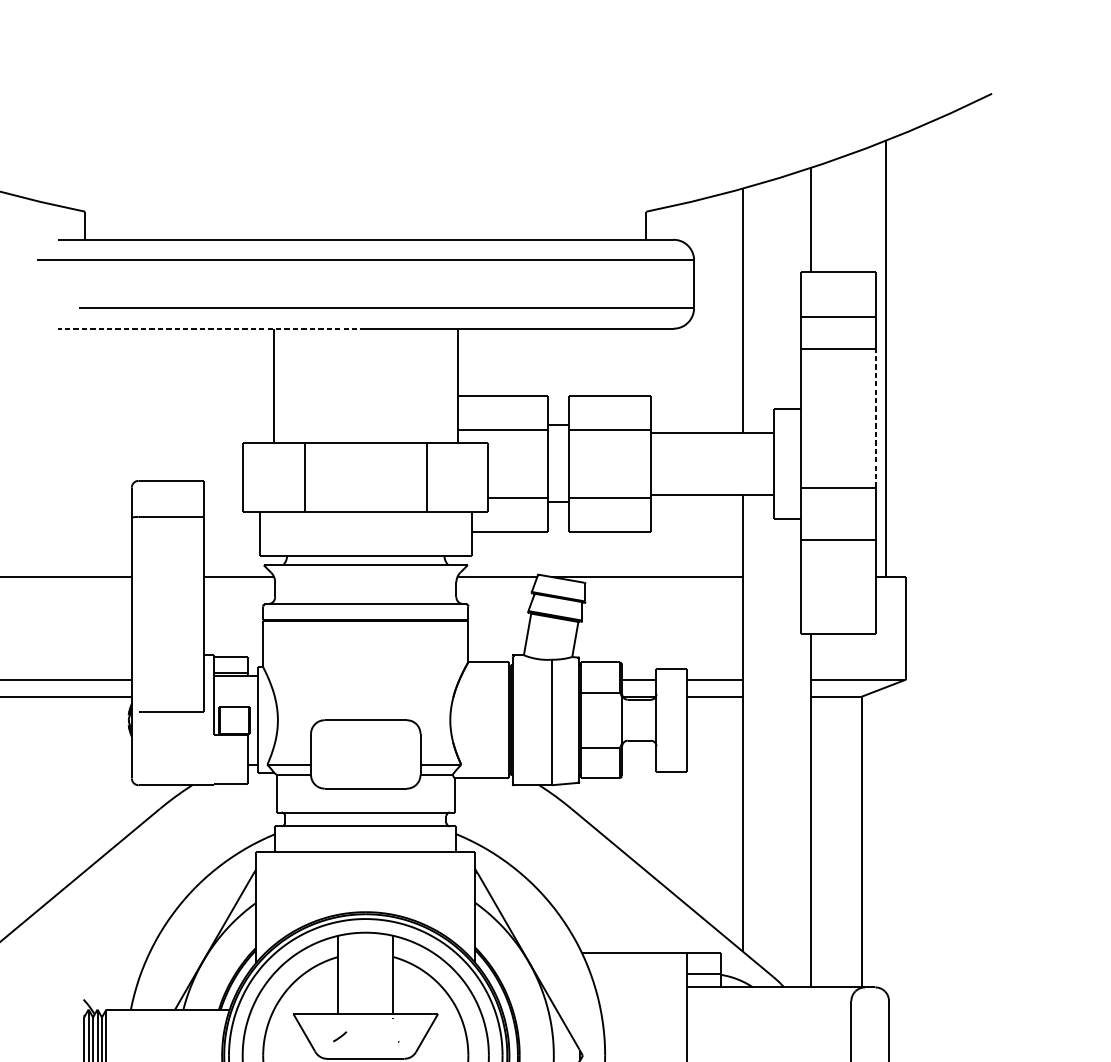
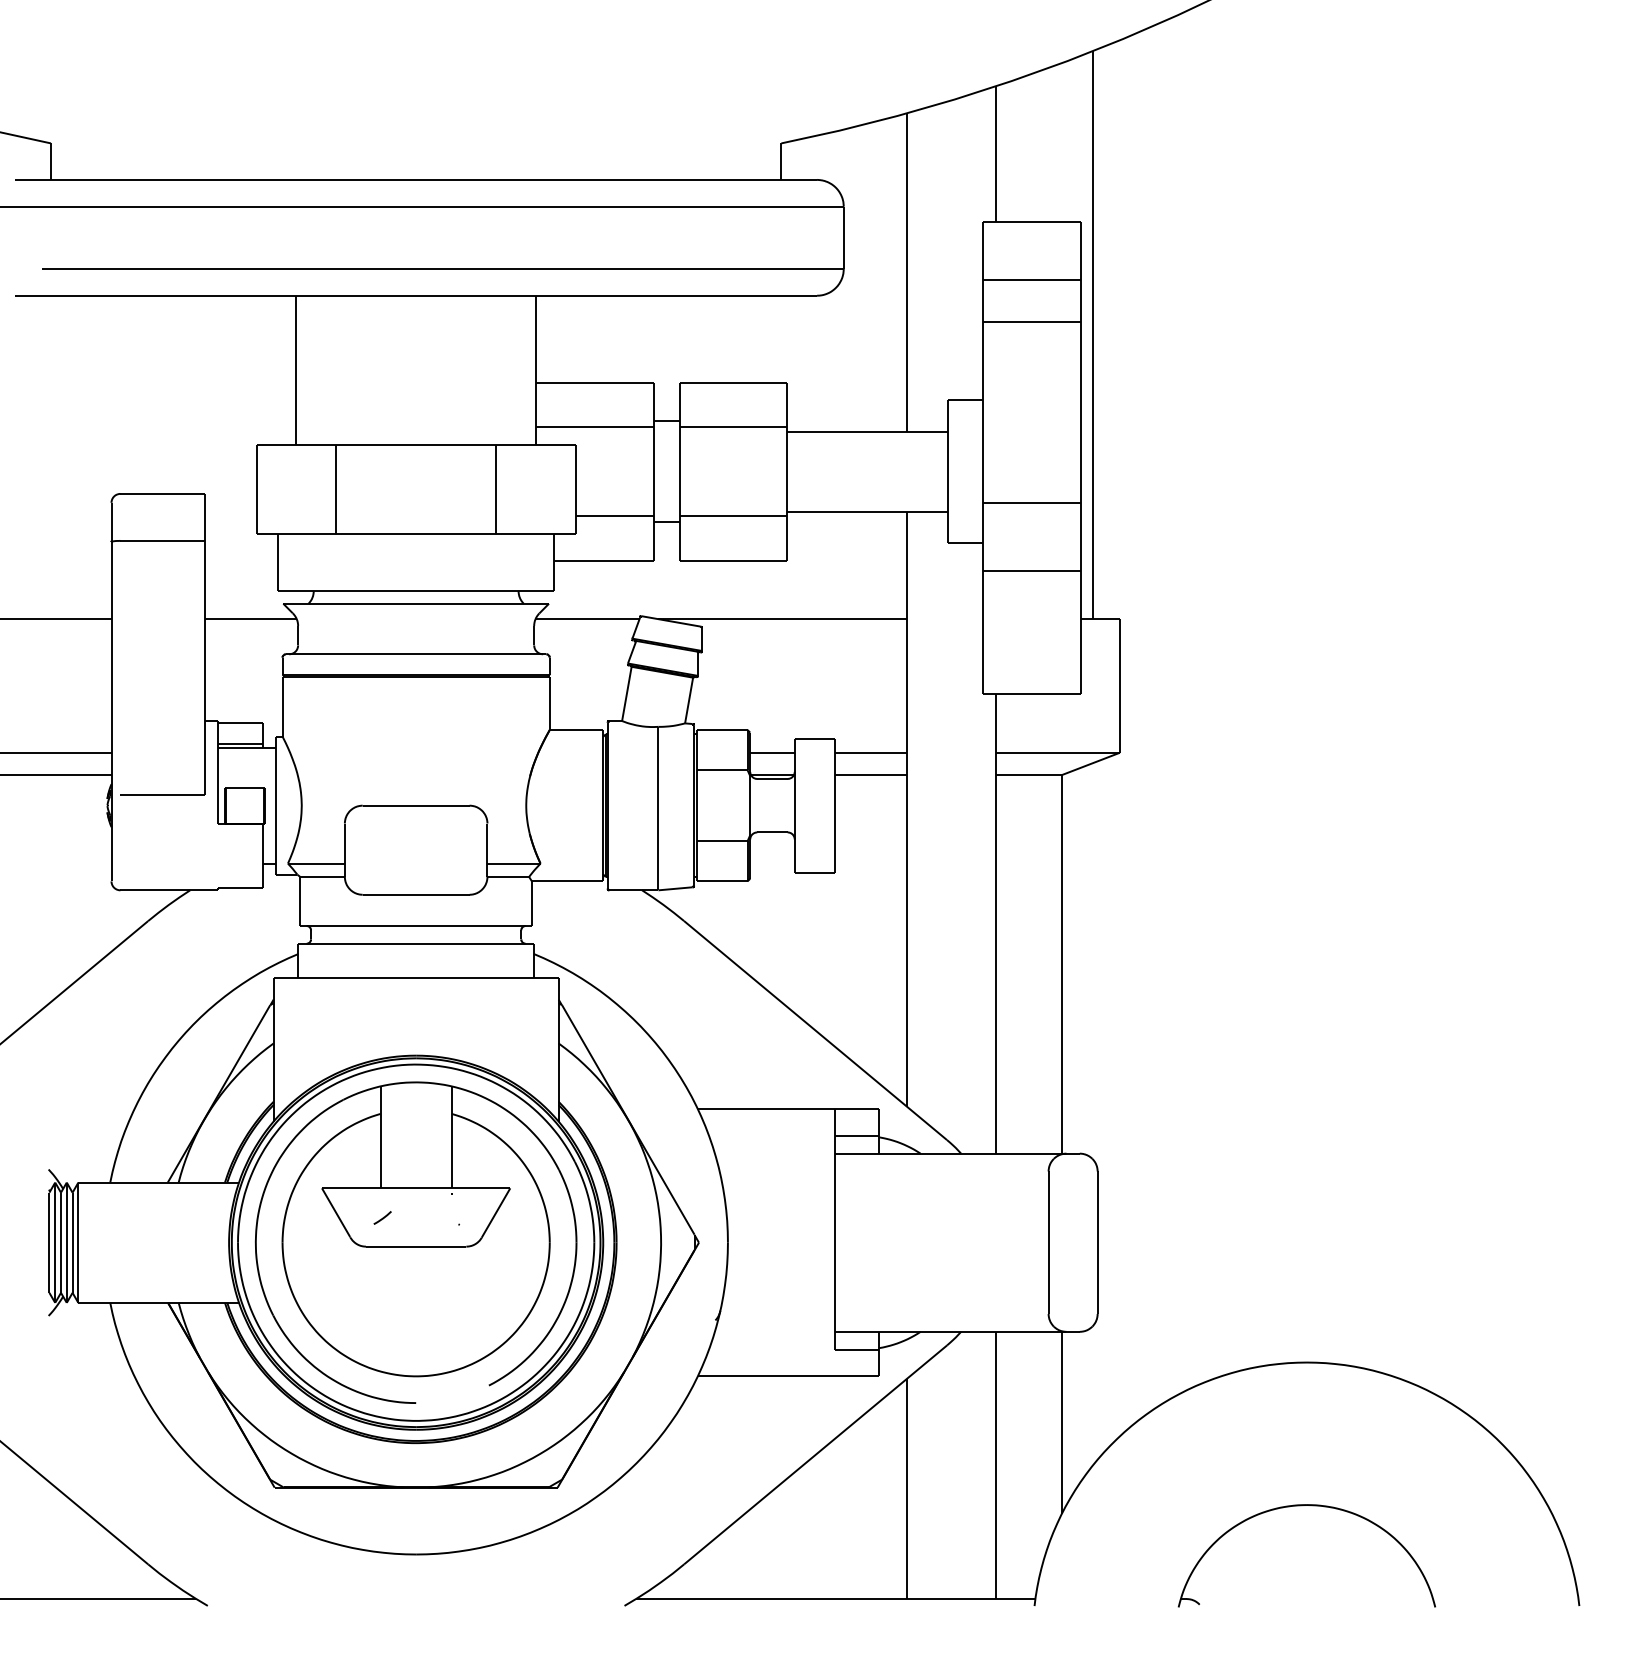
line: (211, 328) -> (215, 295), dashed -> solid
line: (876, 418) -> (1081, 412), dashed -> solid

